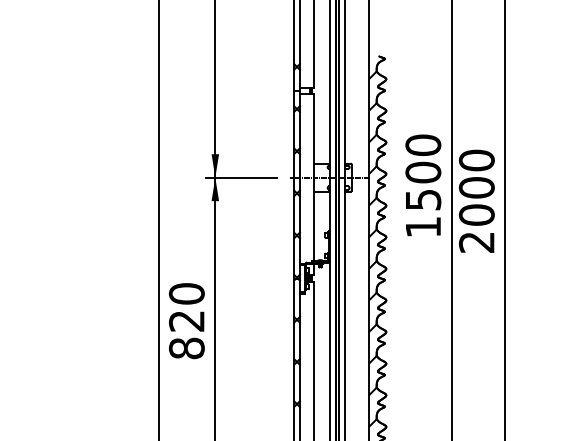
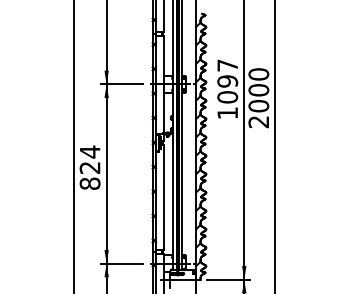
text: (422, 172) -> (227, 81), 1500 -> 1097
text: (185, 292) -> (89, 151), 820 -> 824

